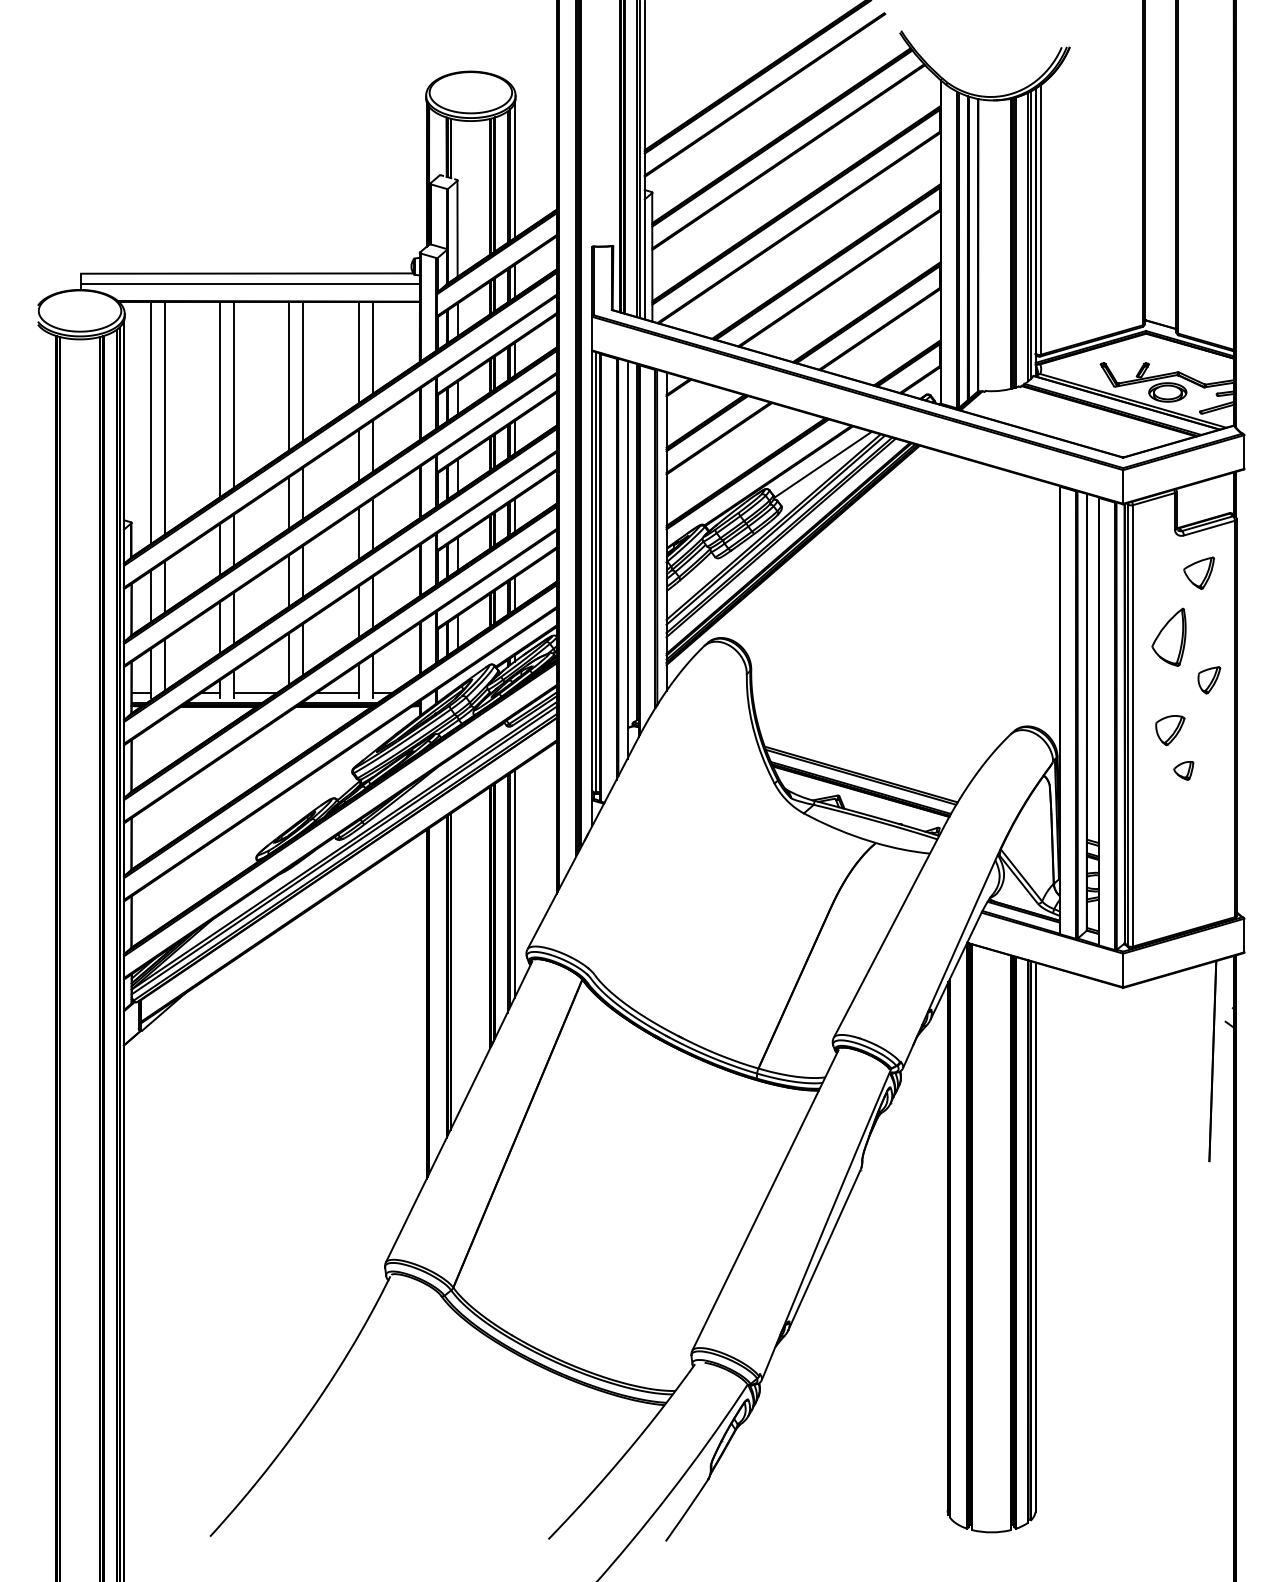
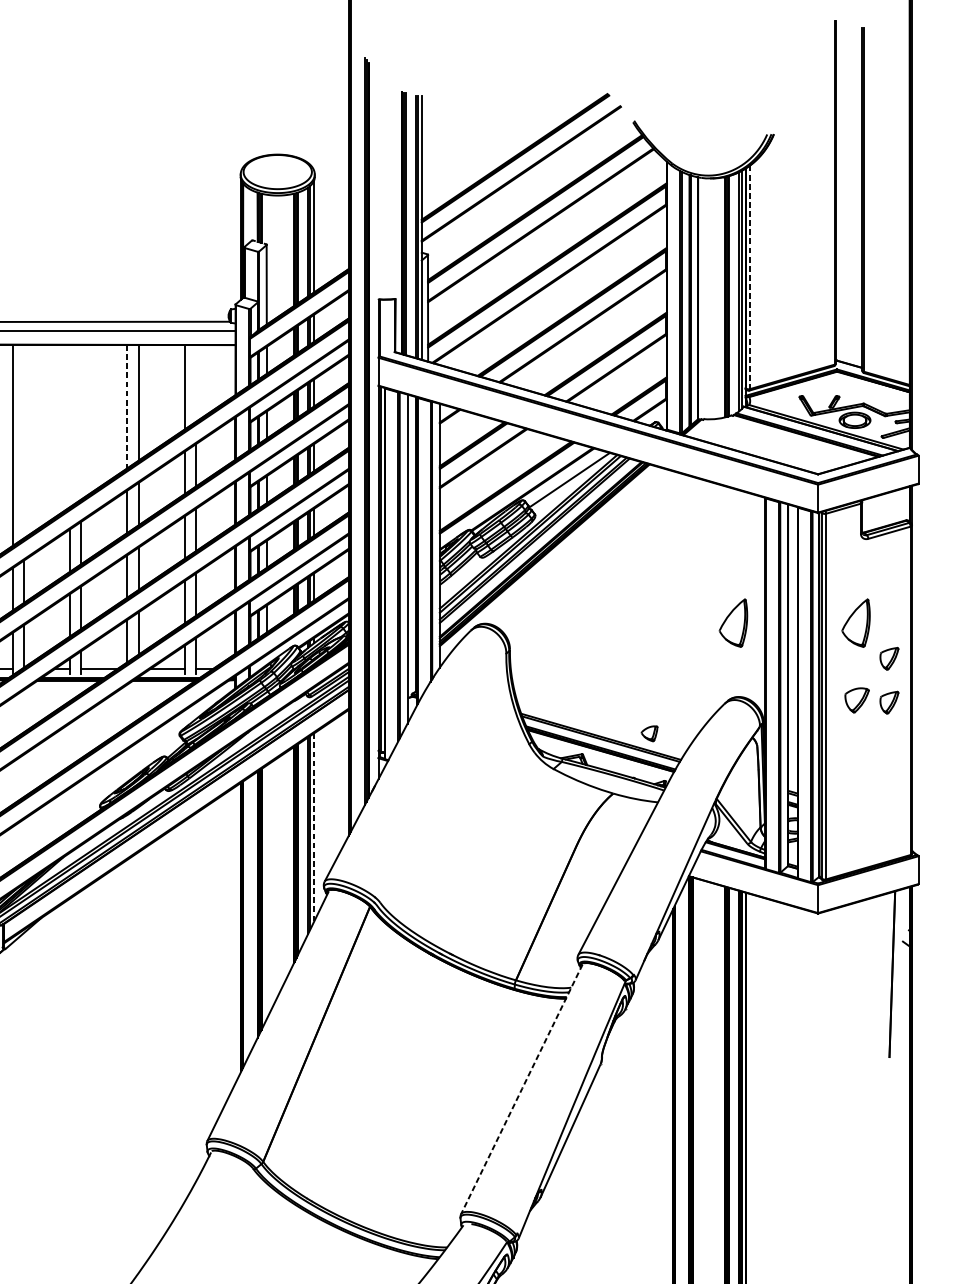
line: (1041, 219) -> (750, 277), solid -> dashed
line: (372, 347) -> (196, 383), removed
line: (289, 376) -> (127, 407), solid -> dashed
line: (233, 394) -> (81, 422), removed
line: (220, 399) -> (70, 426), removed
line: (164, 417) -> (23, 441), removed
part: (1198, 572) -> (880, 569), removed
part: (1020, 636) -> (733, 622), added
part: (1209, 733) -> (889, 702), added
part: (1183, 770) -> (649, 733), moved
line: (514, 883) -> (313, 827), solid -> dashed
line: (765, 1200) -> (521, 1089), solid -> dashed

